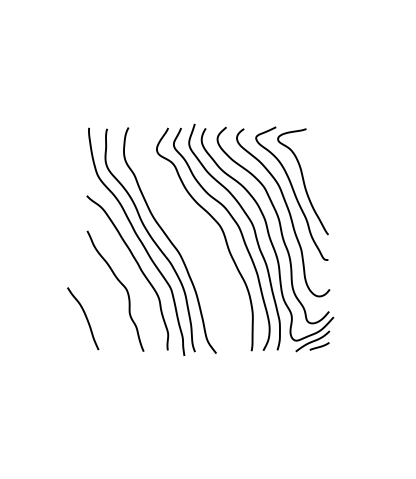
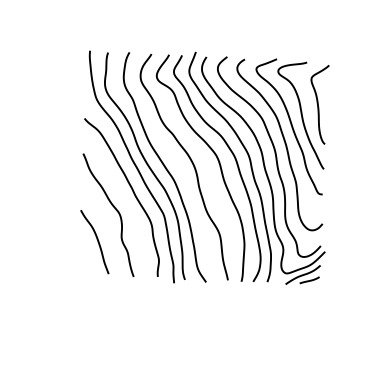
curve: (319, 170) -> (318, 104), added
curve: (196, 236) -> (192, 164), added
curve: (85, 317) -> (97, 240), moved

